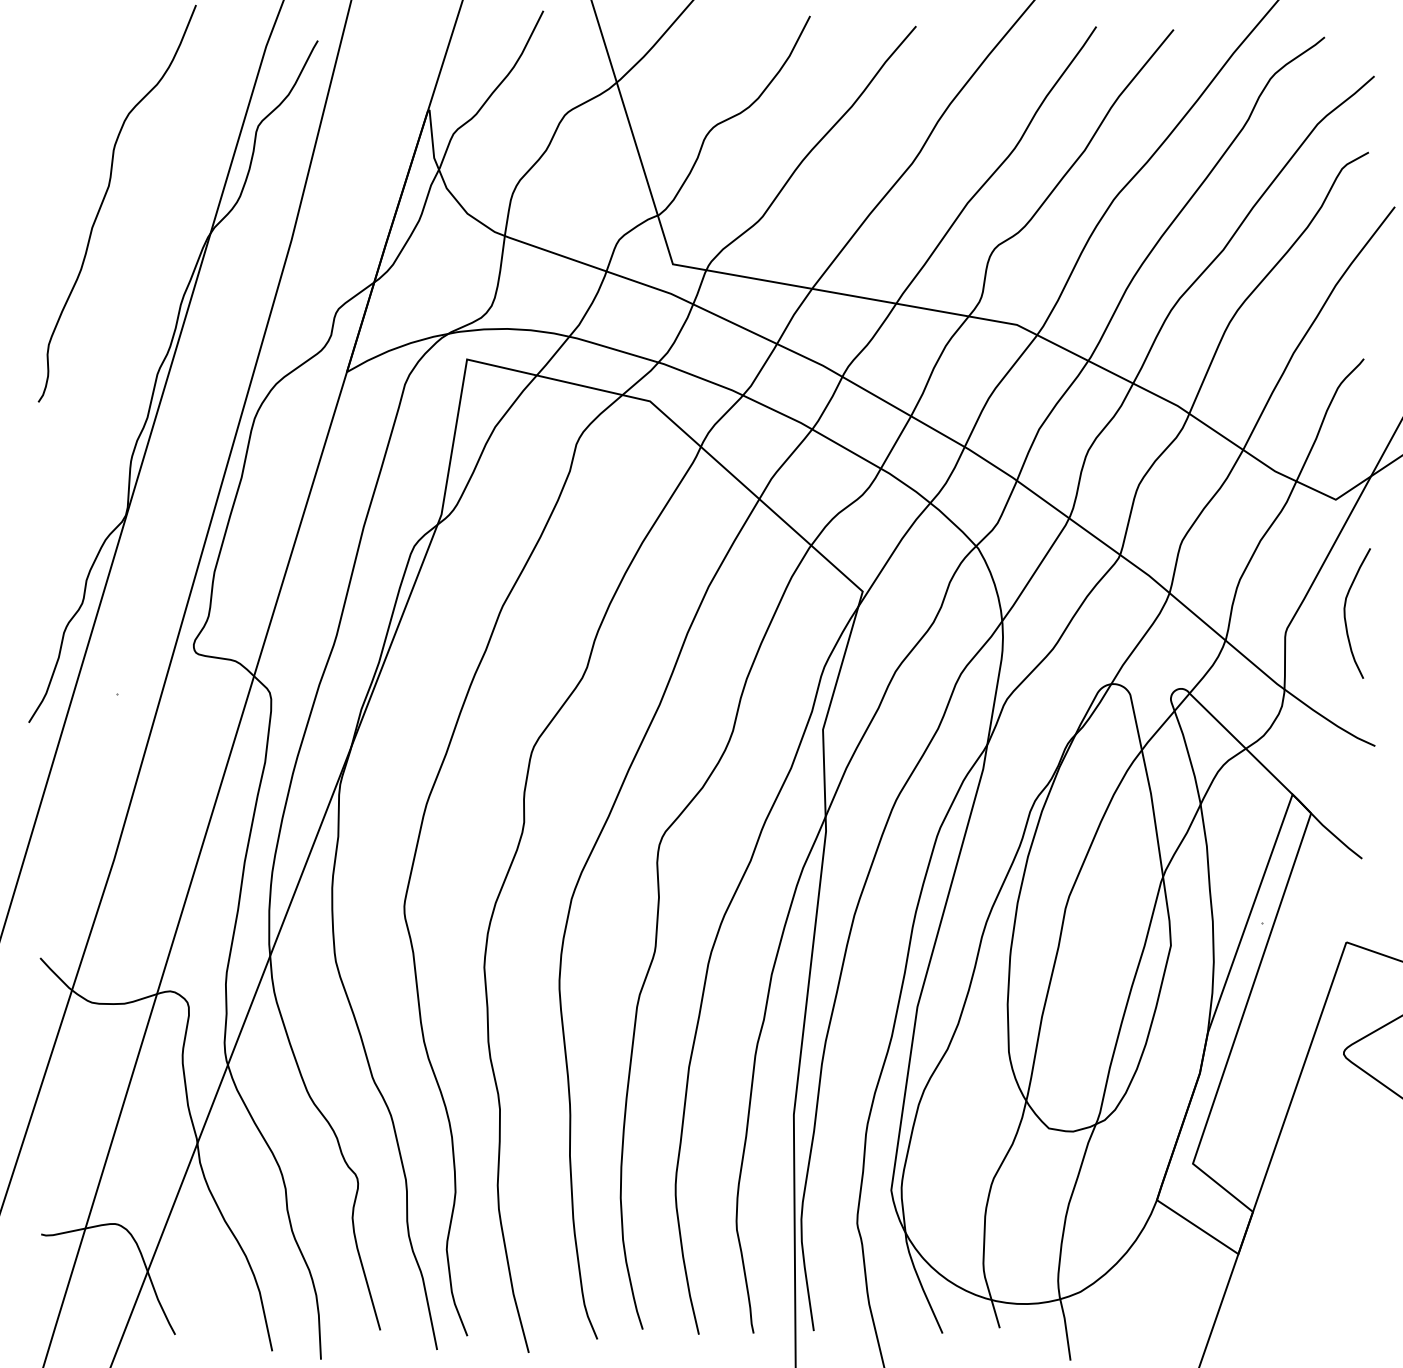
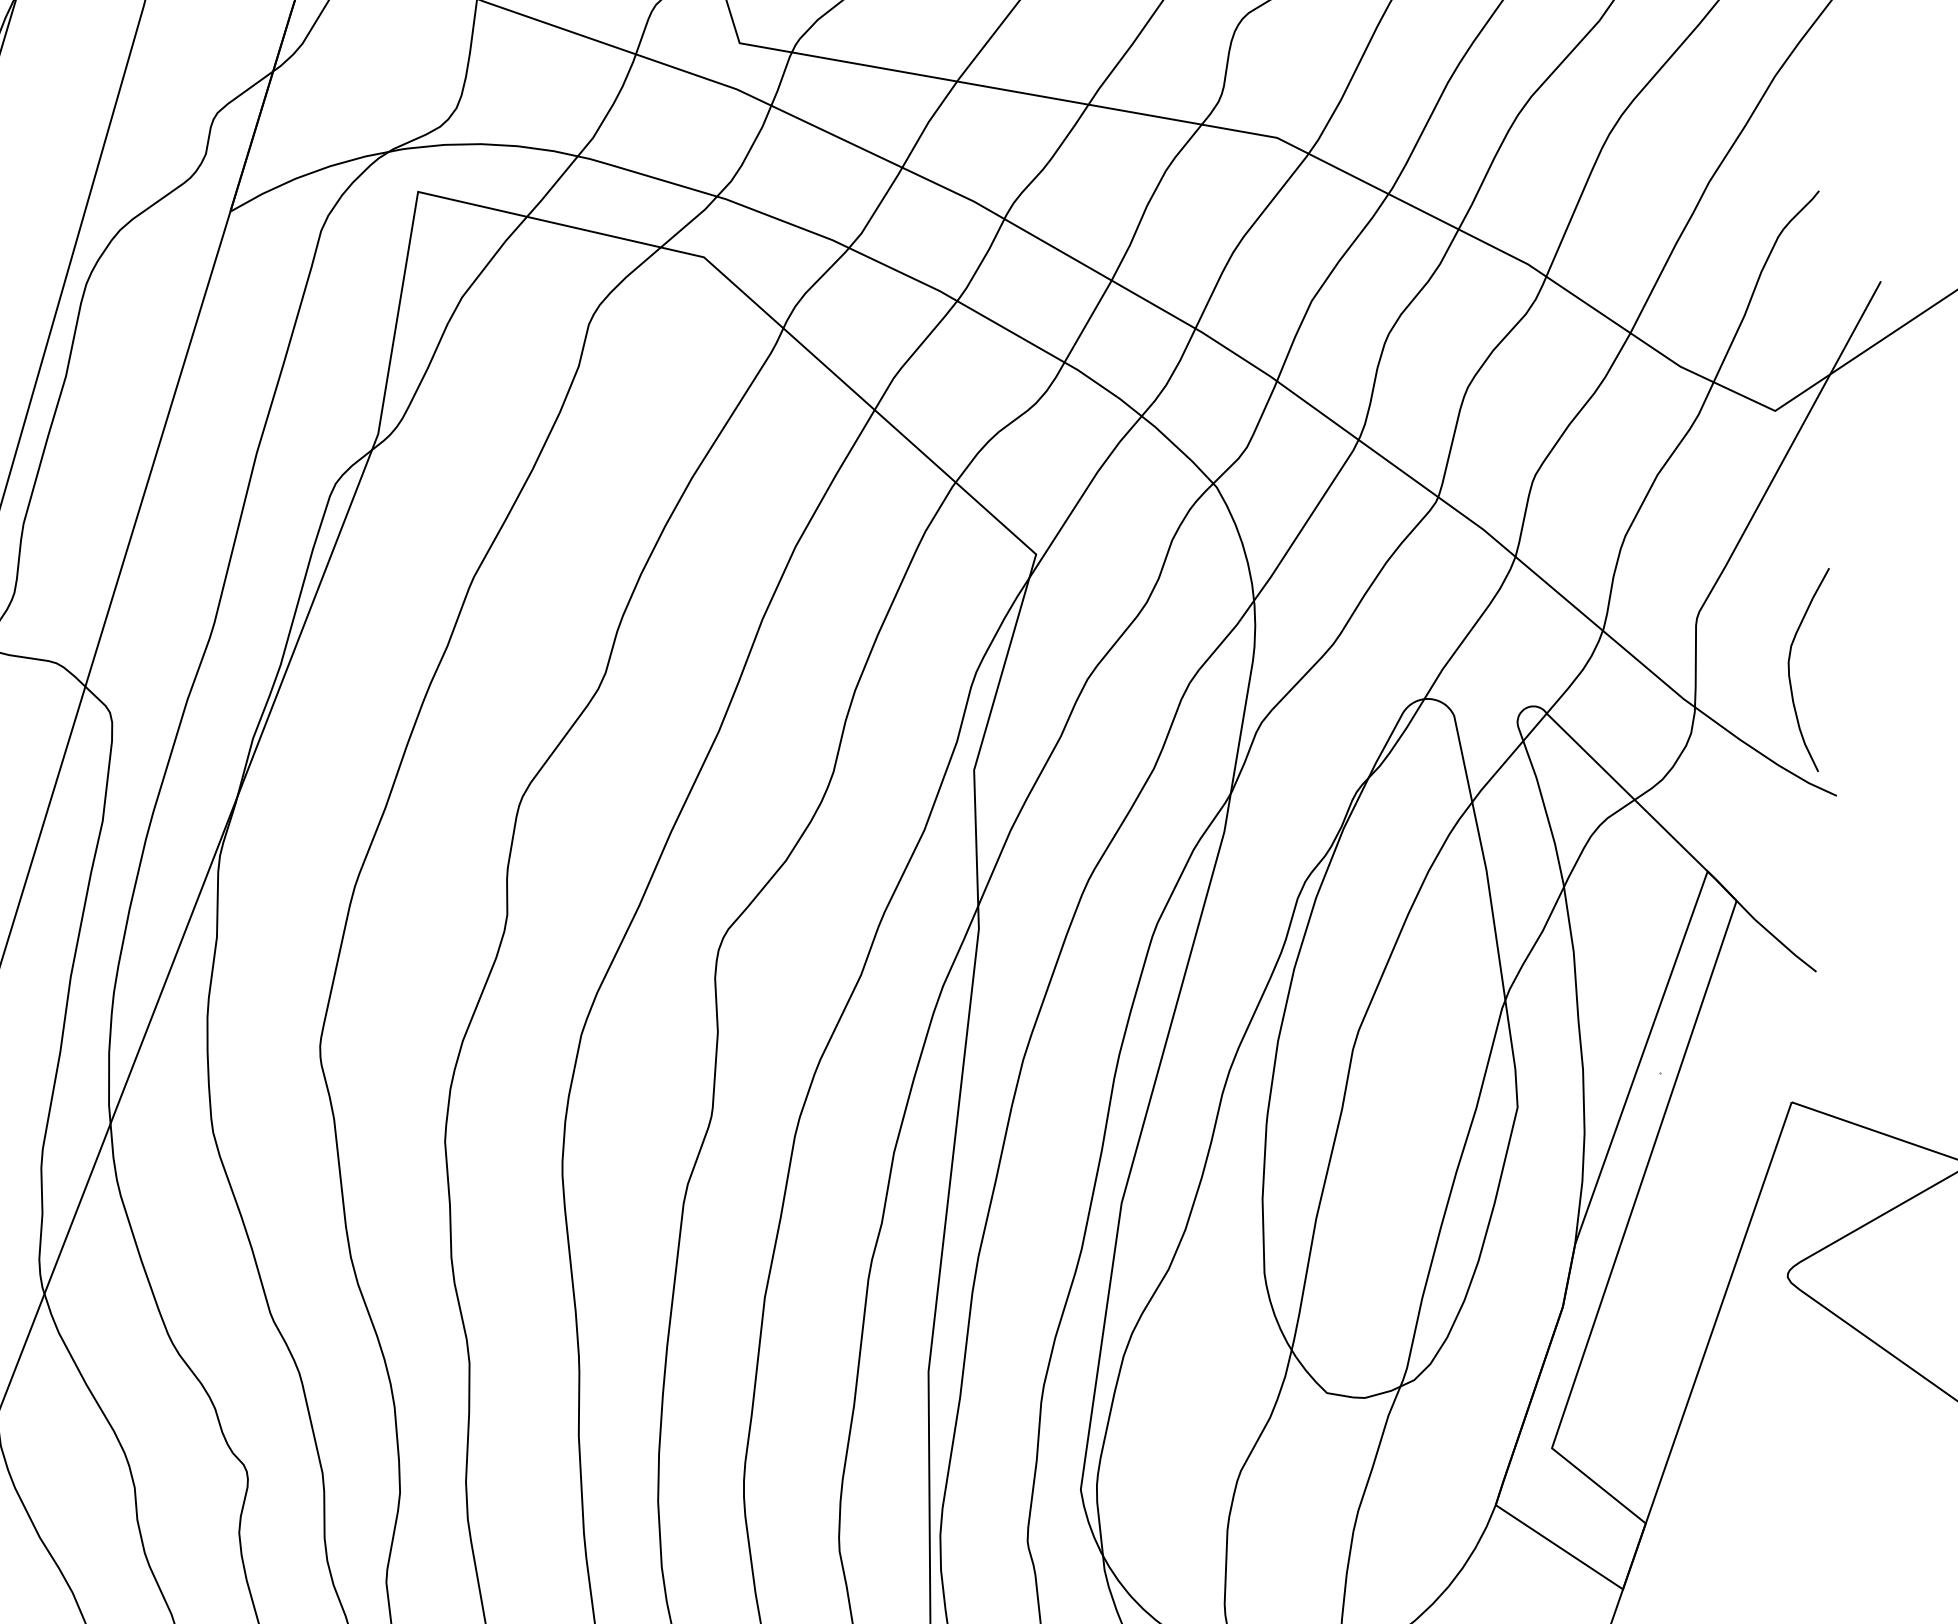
curve: (1345, 613) -> (1790, 669), moved

